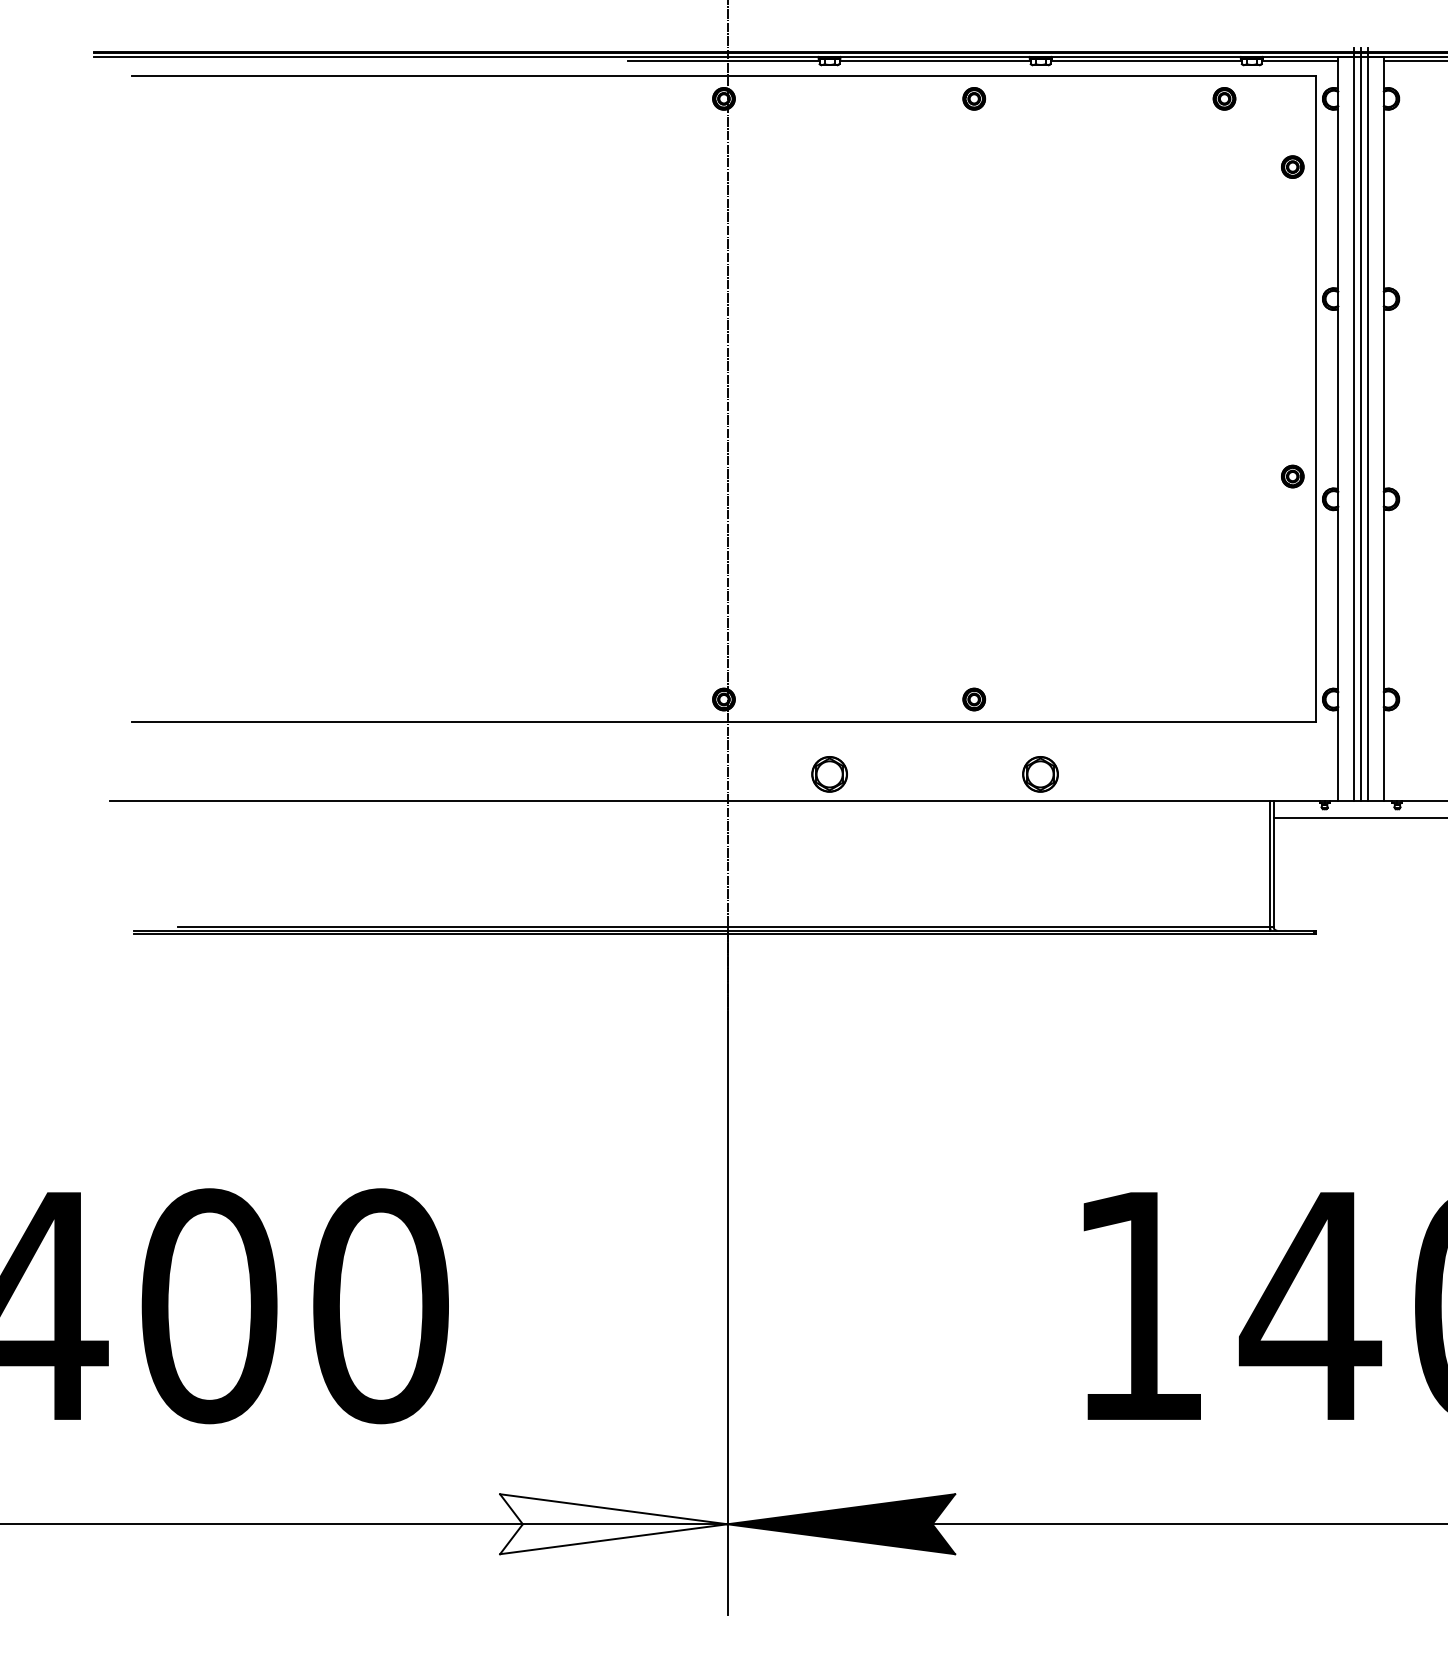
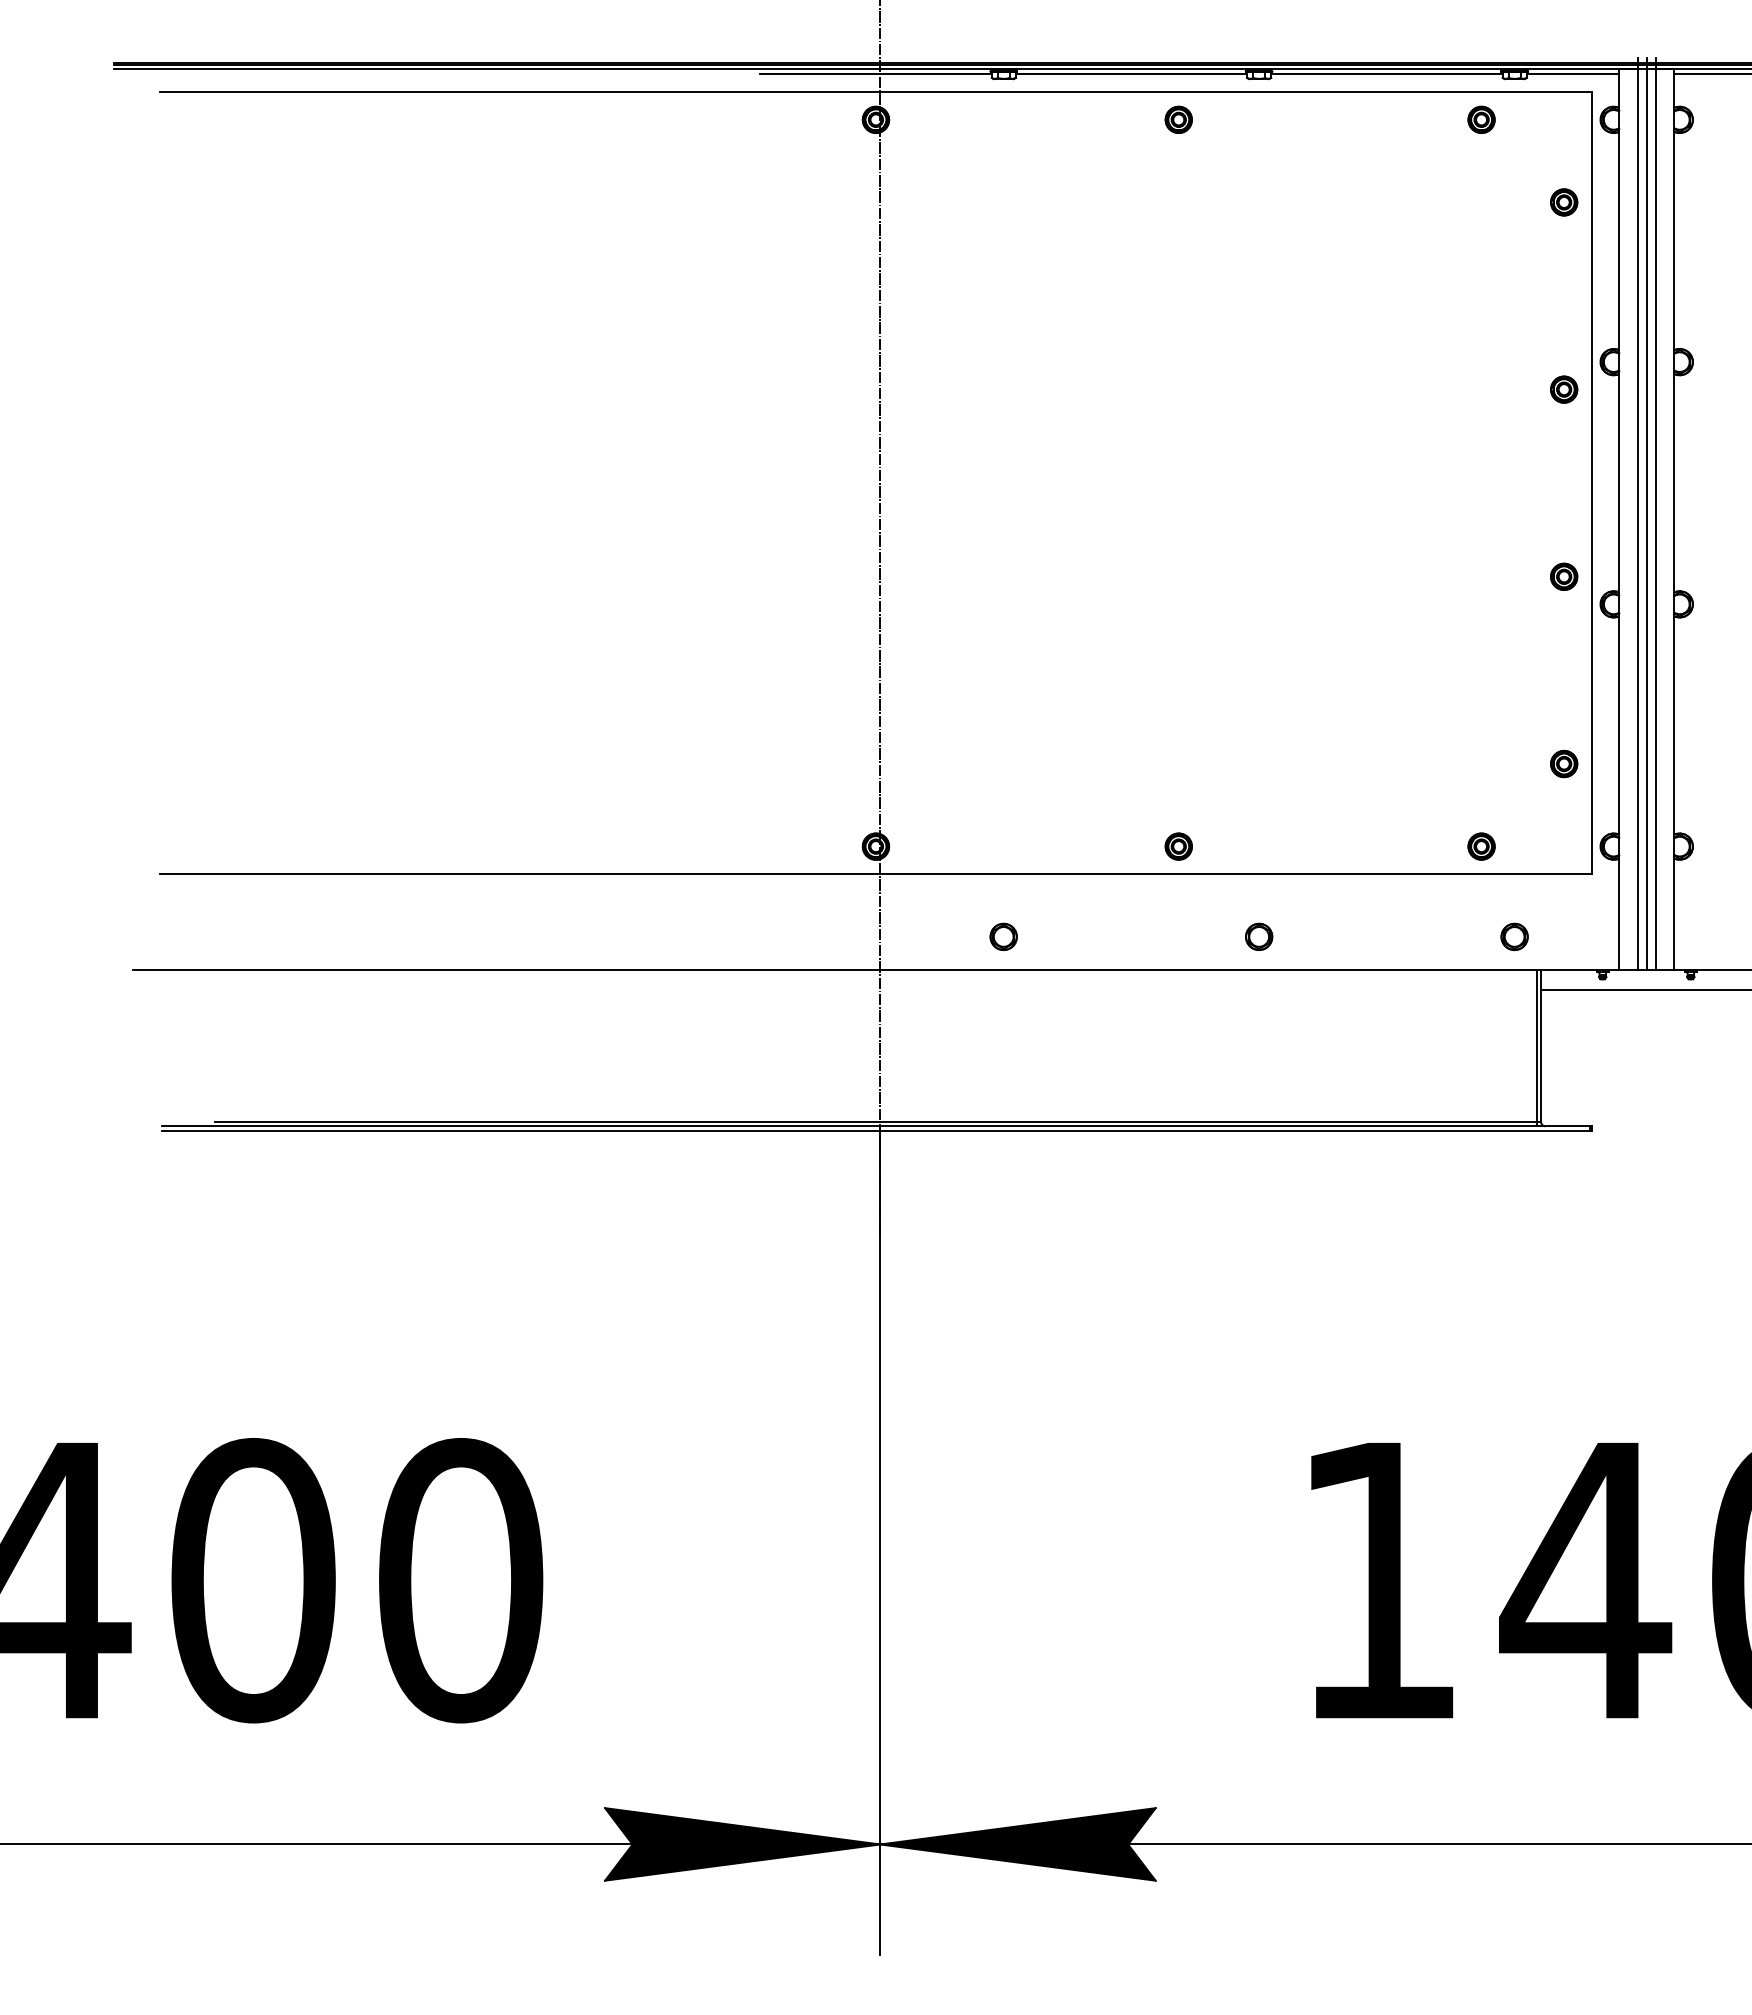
part: (1293, 321) -> (1564, 389), added
part: (1293, 631) -> (1564, 764), added
part: (1224, 699) -> (1481, 846), added
part: (829, 773) -> (1003, 936), size x0.62
part: (1040, 773) -> (1259, 936), size x0.62
part: (1251, 773) -> (1514, 936), added
fill: (613, 1524) -> (742, 1844), added

